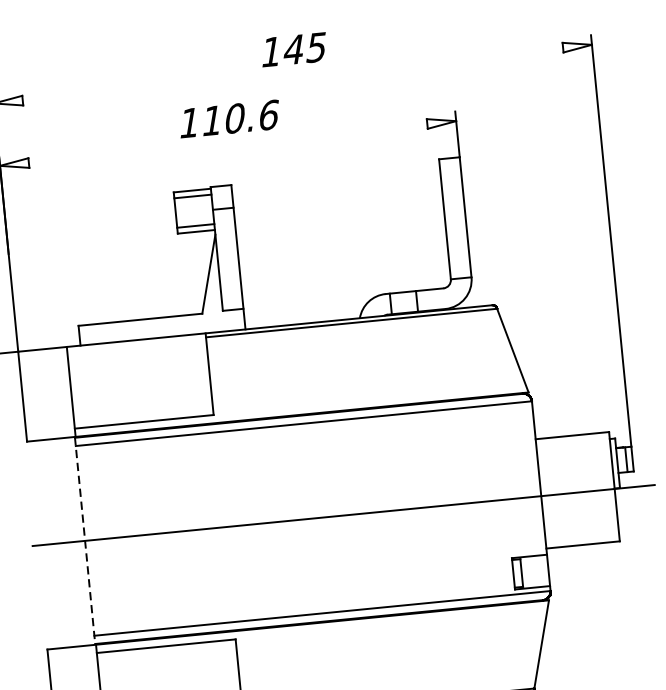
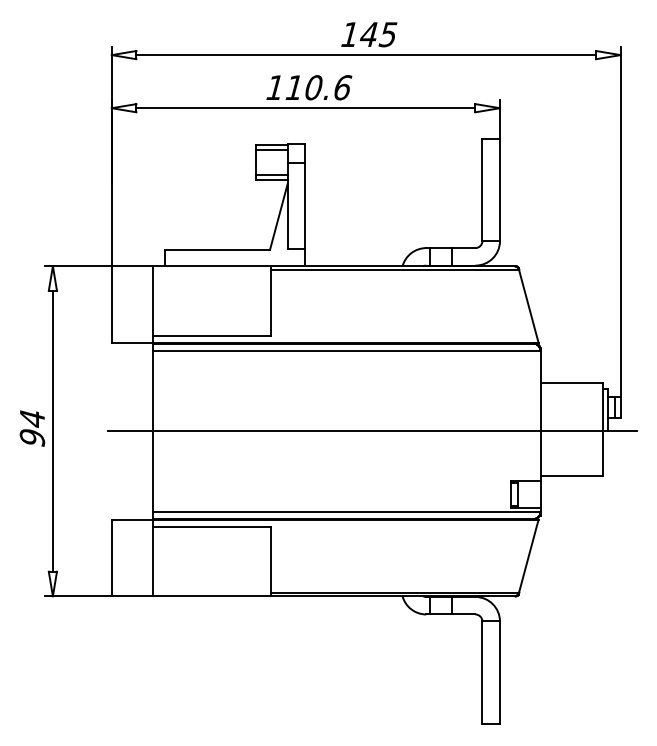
line: (293, 74) -> (366, 55), added
line: (227, 143) -> (305, 108), added
line: (85, 541) -> (152, 431), dashed -> solid

